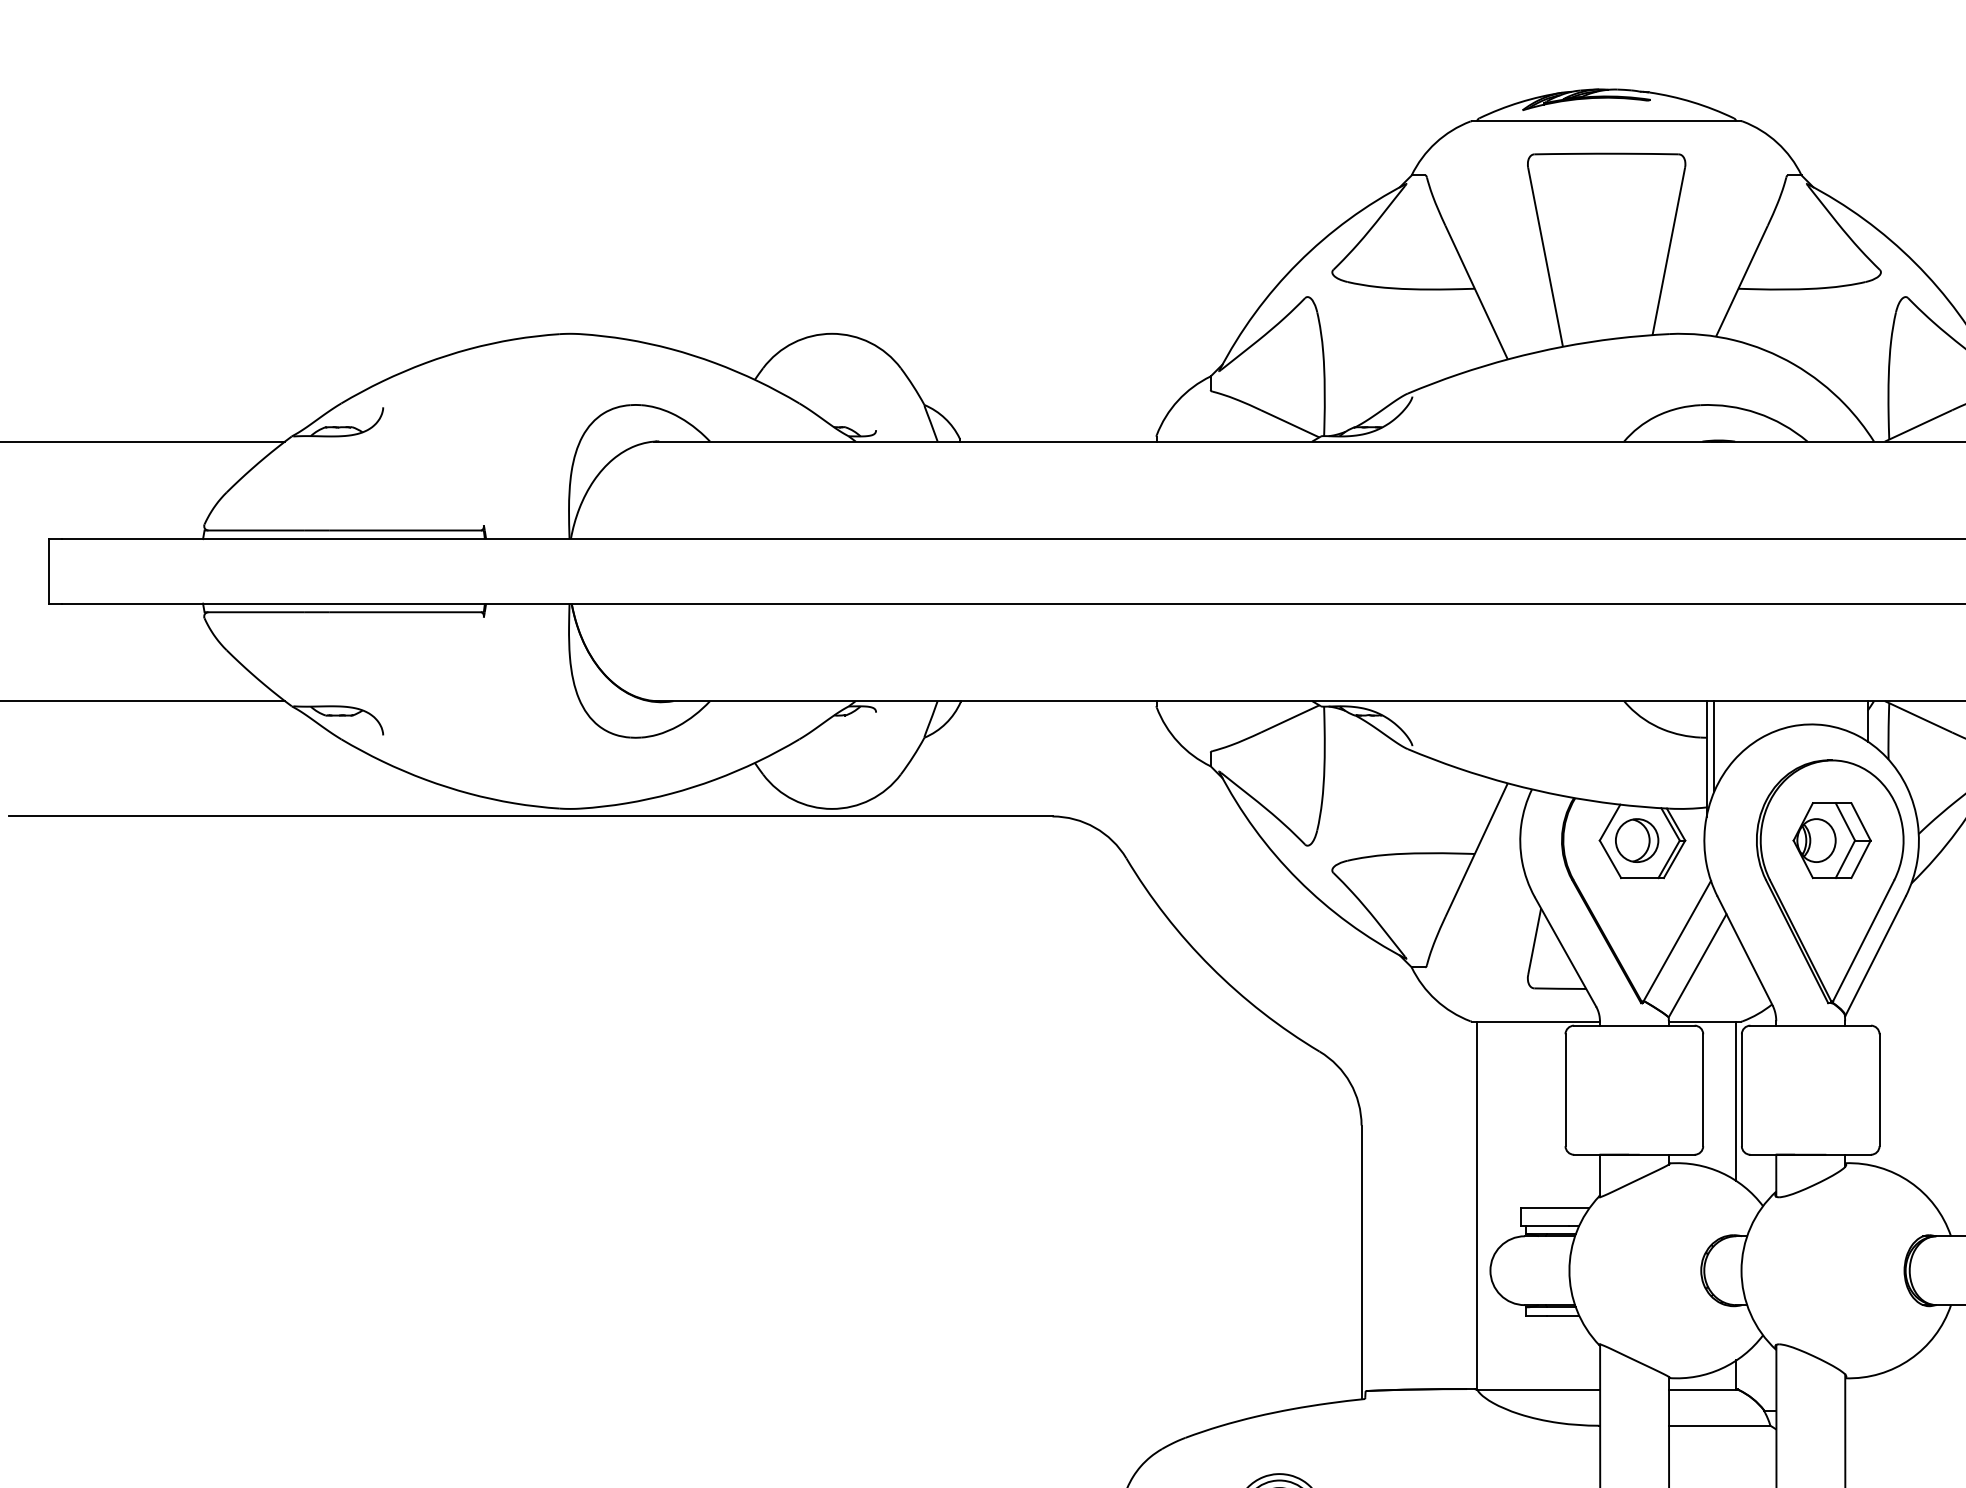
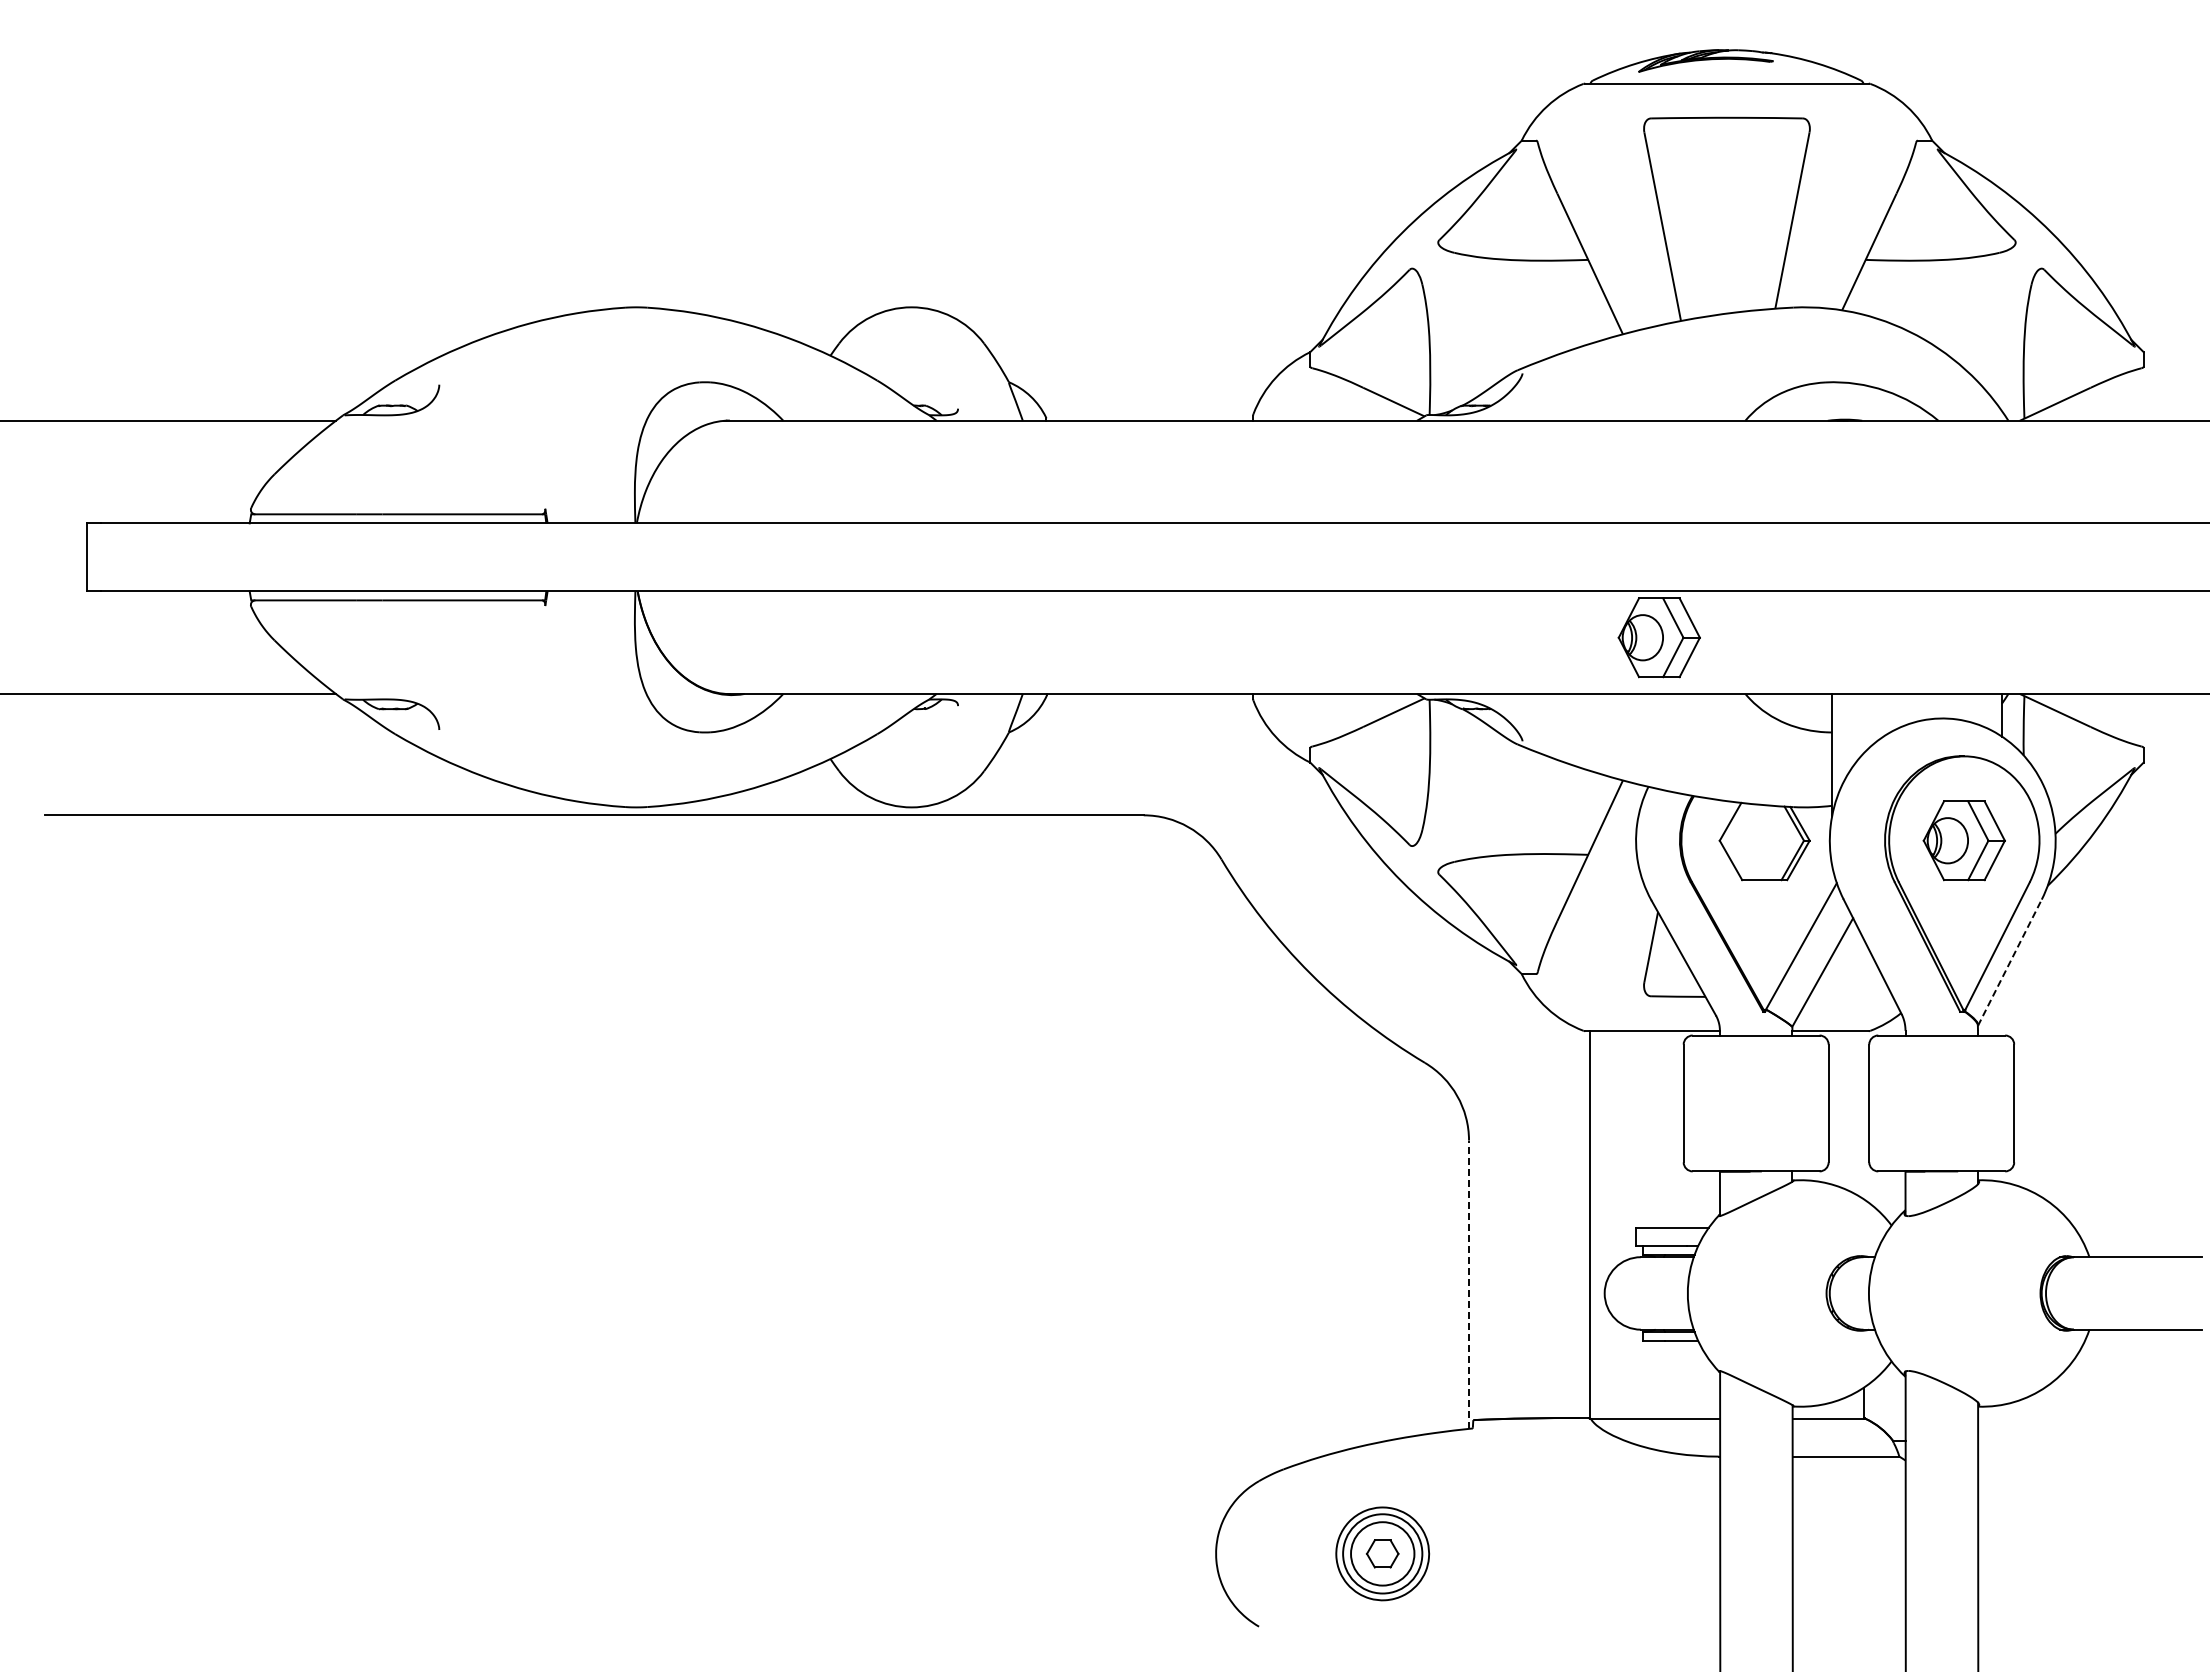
part: (1541, 647) -> (1658, 637), added
line: (1714, 745) -> (1840, 740), removed
part: (1636, 840) -> (1758, 840), removed
line: (1875, 956) -> (2009, 962), solid -> dashed
line: (1736, 1101) -> (1863, 1115), removed
line: (1362, 1262) -> (1469, 1284), solid -> dashed

